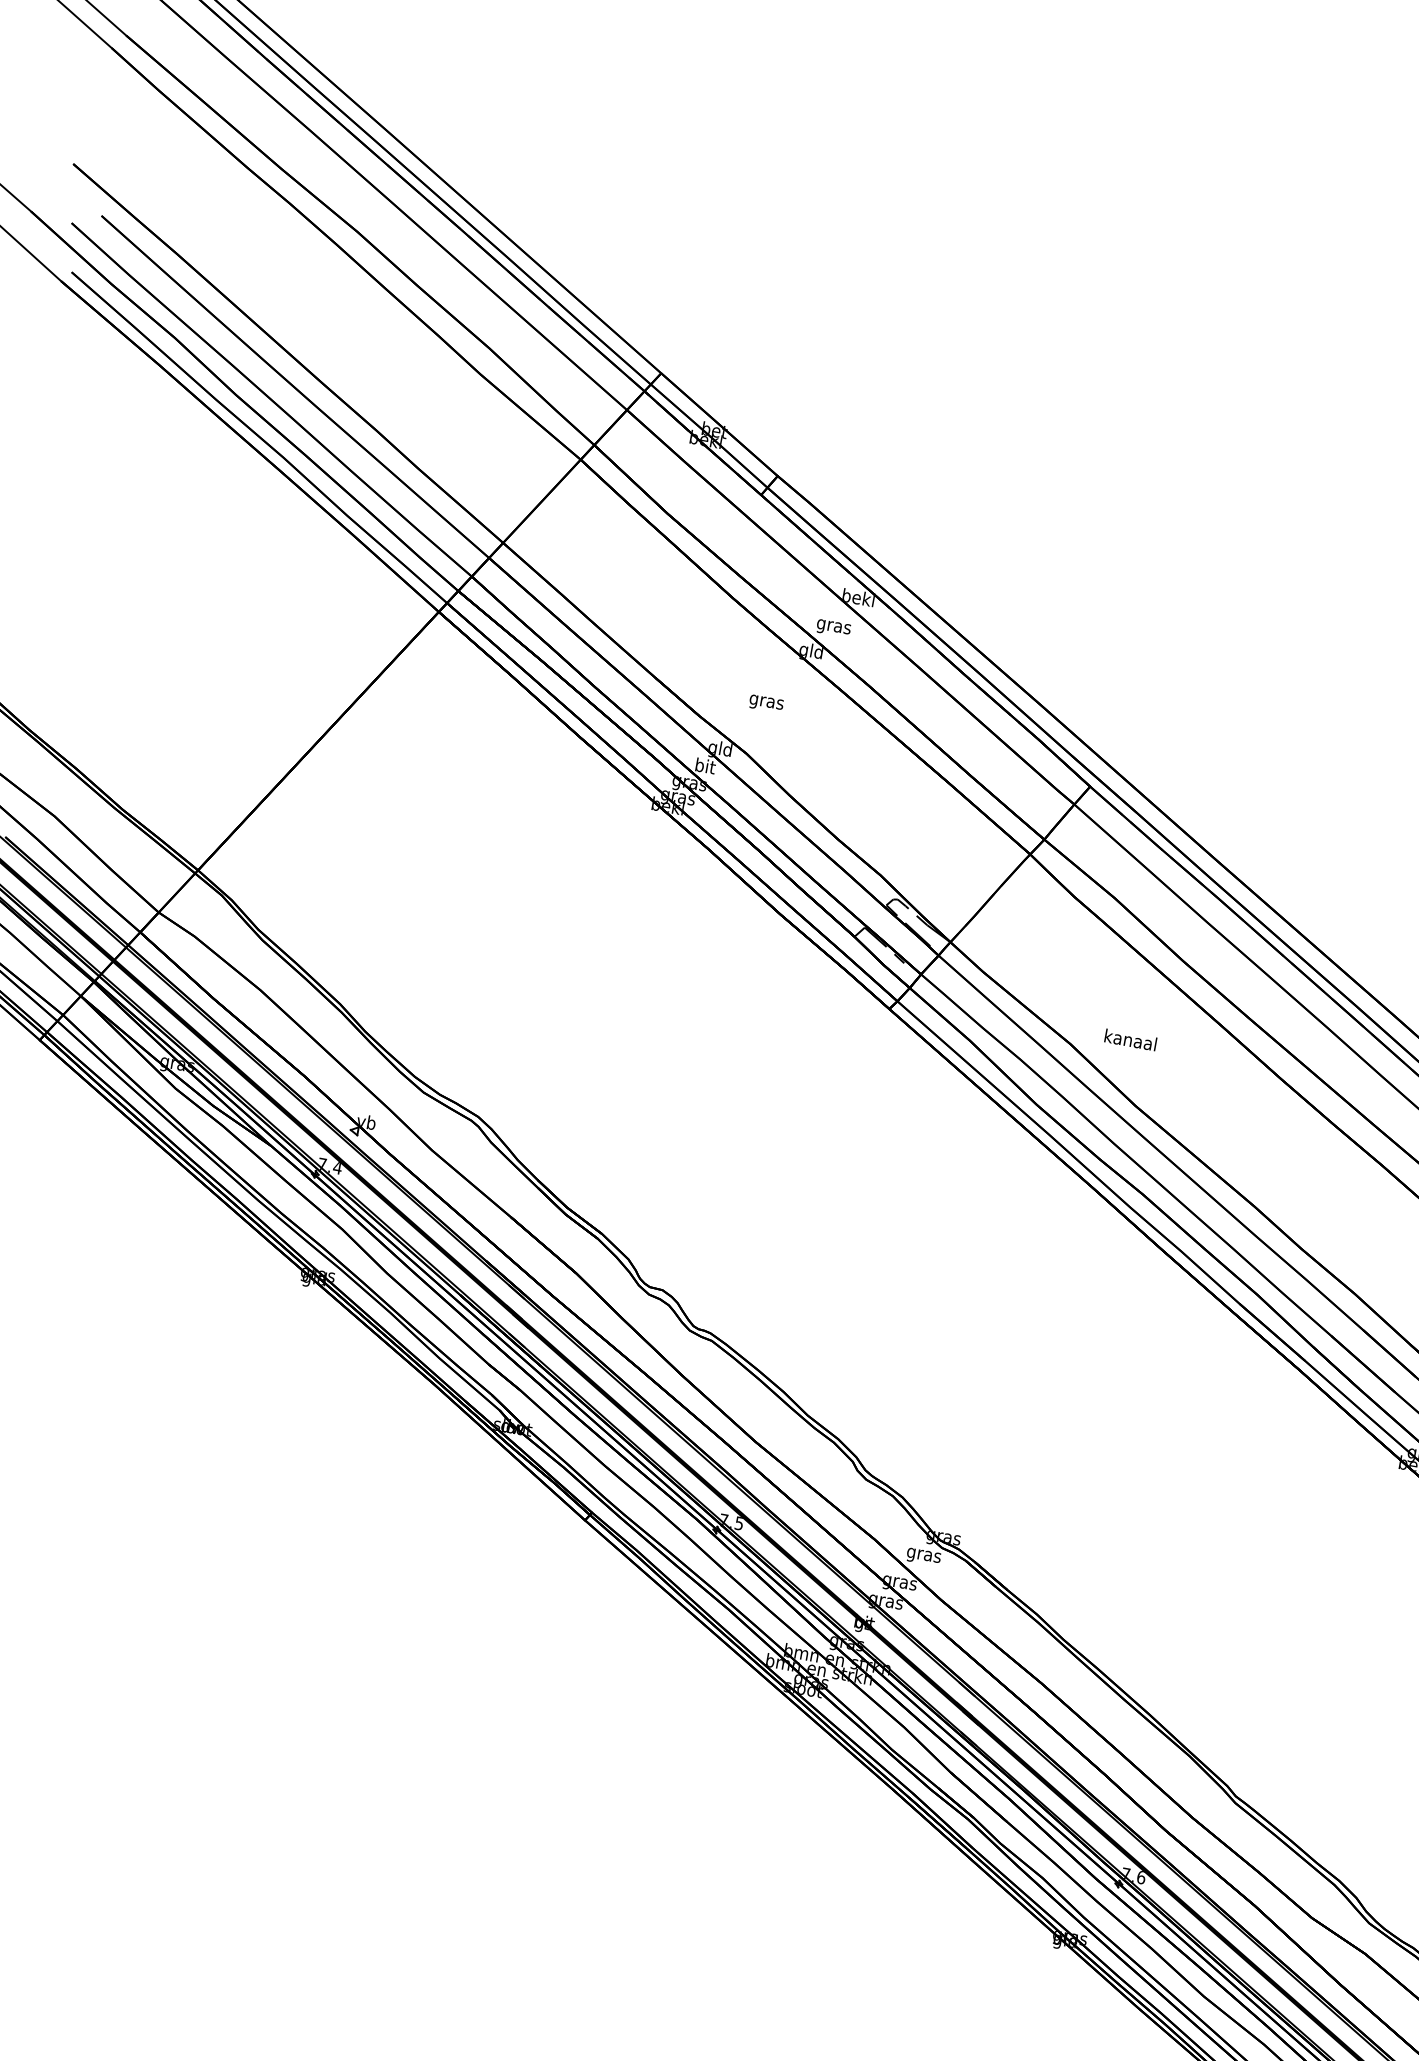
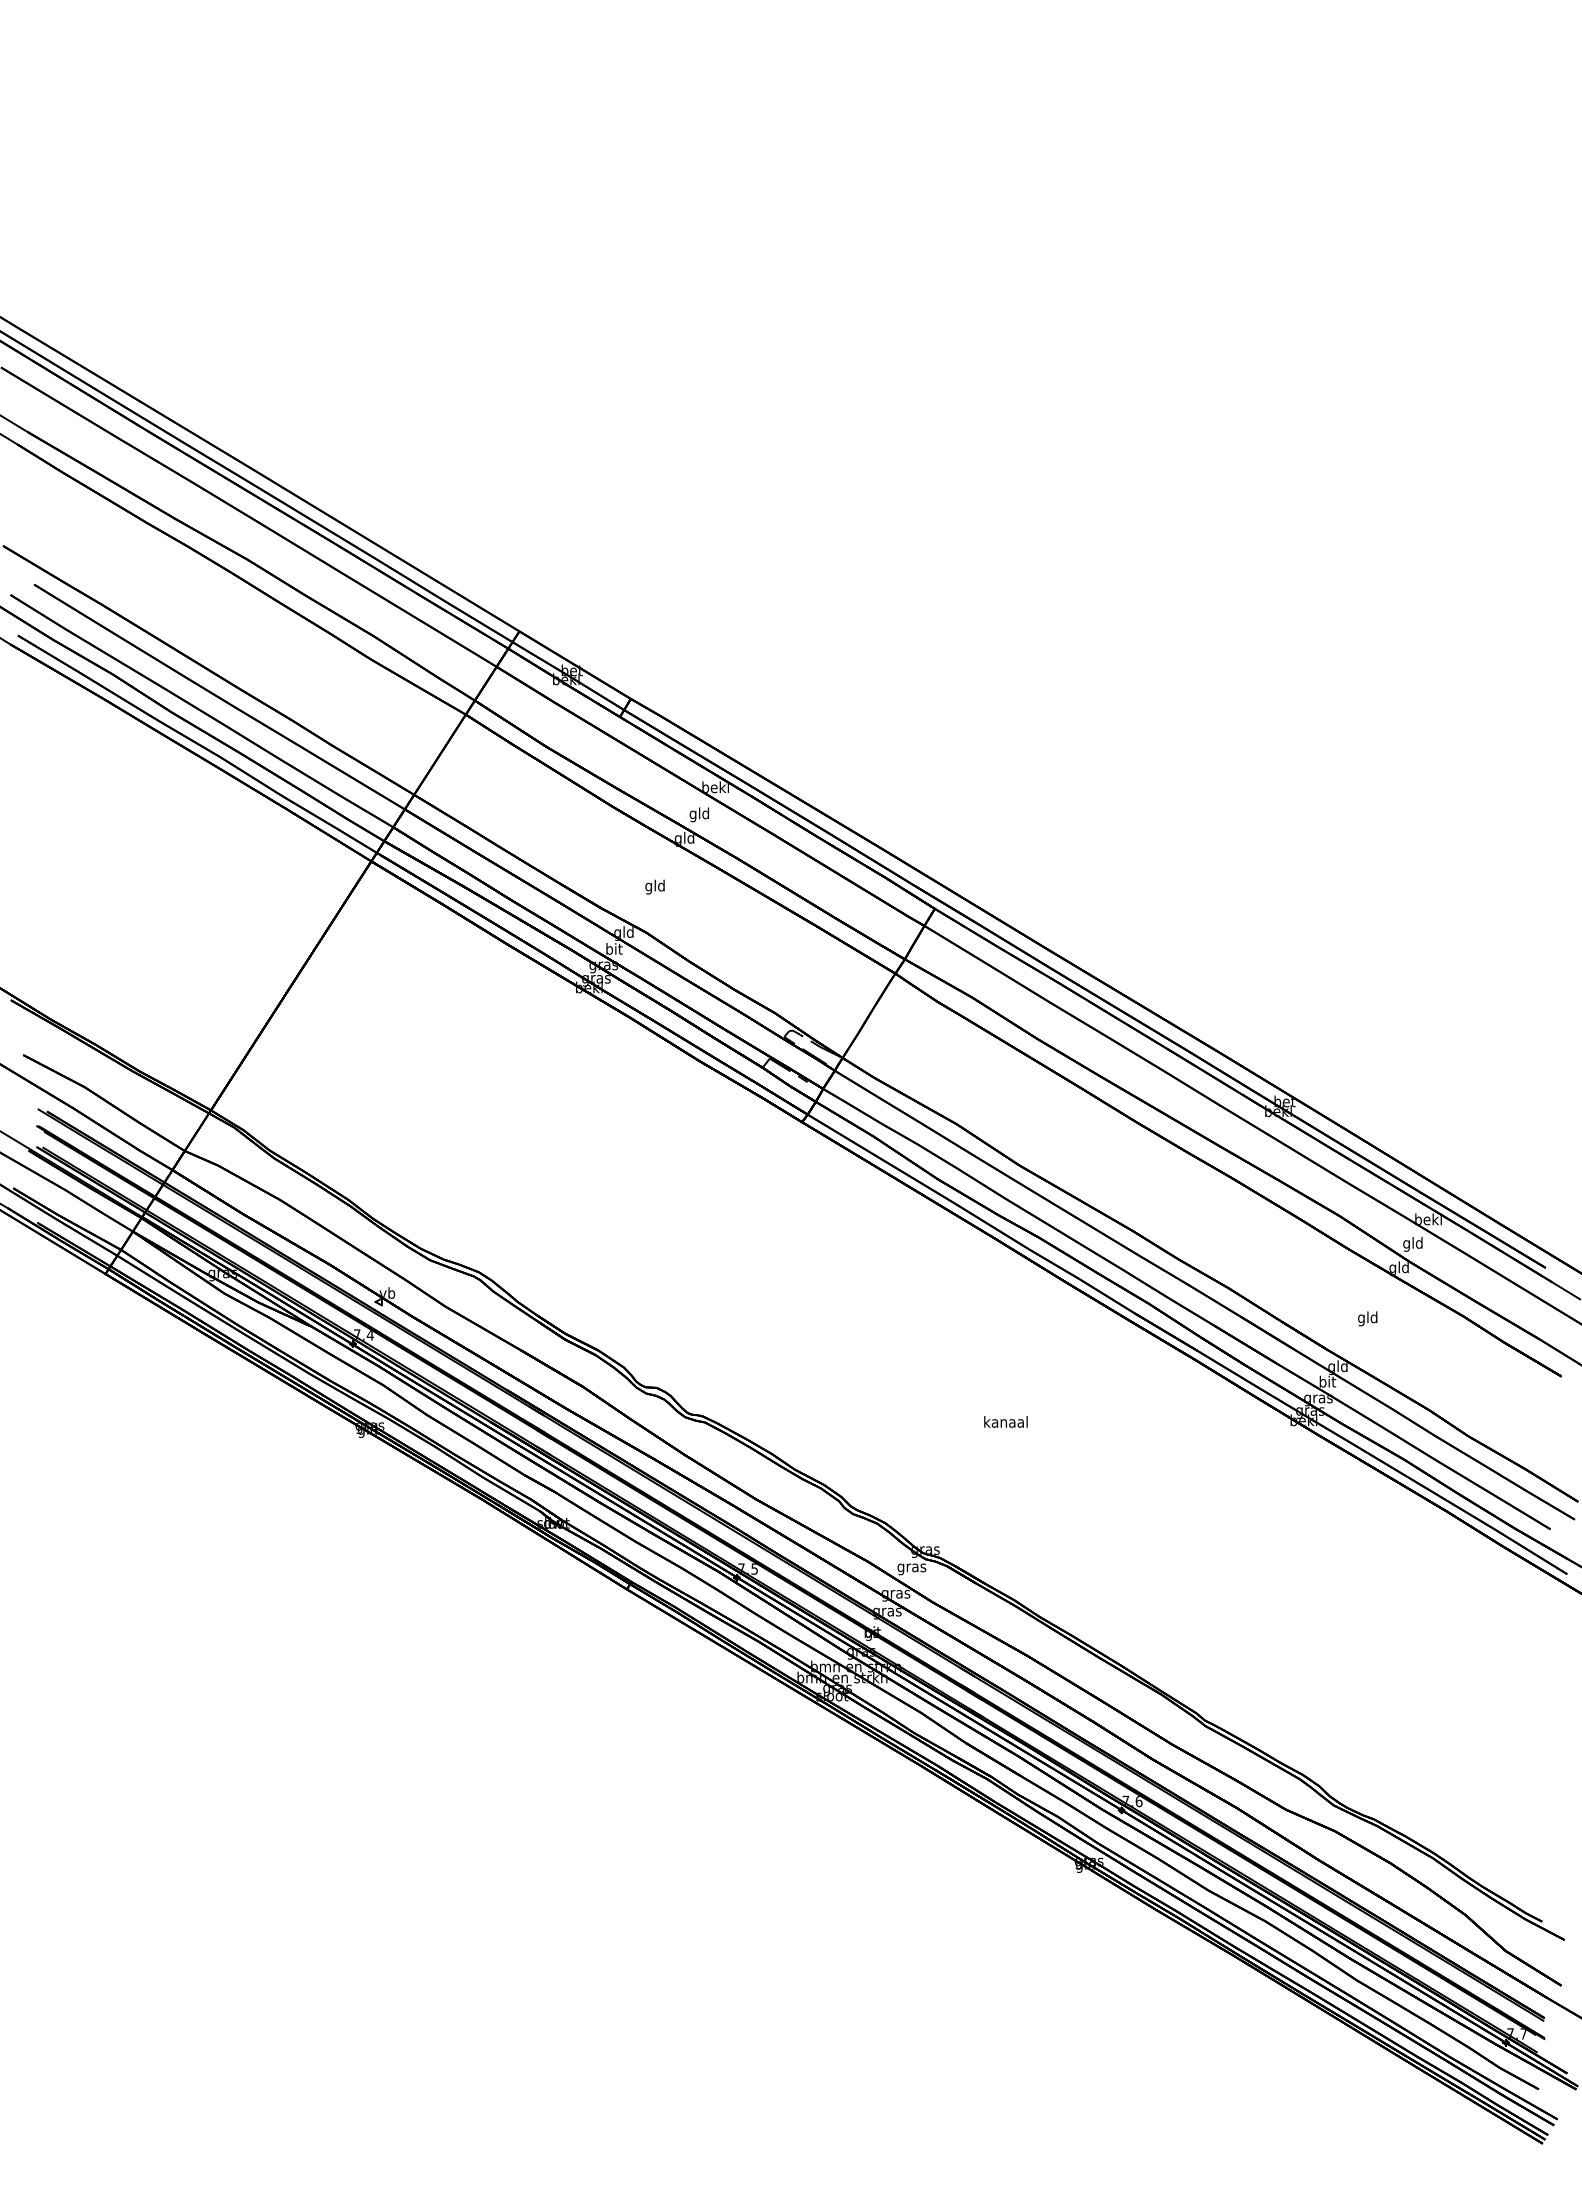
text: (833, 626) -> (699, 814), gras -> gld
text: (767, 701) -> (655, 886), gras -> gld
text: (1130, 1039) -> (1005, 1421), moved

